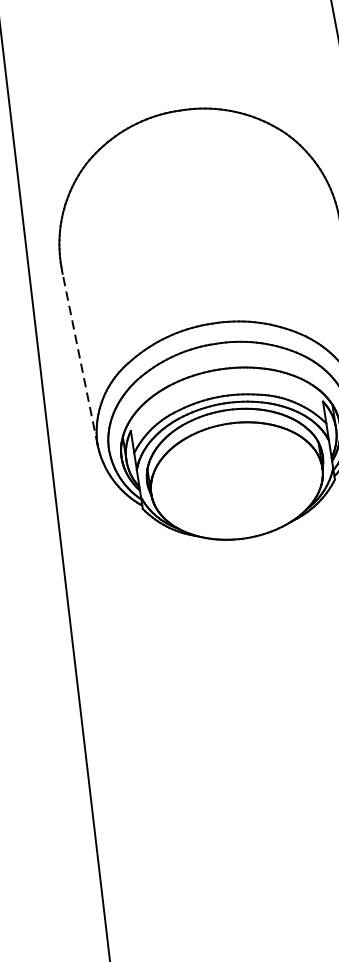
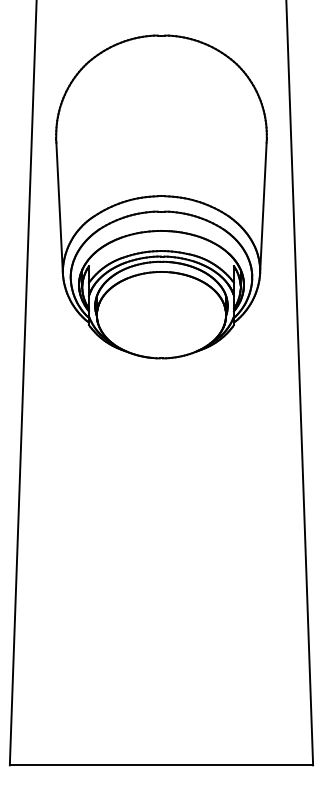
line: (79, 359) -> (59, 207), dashed -> solid

